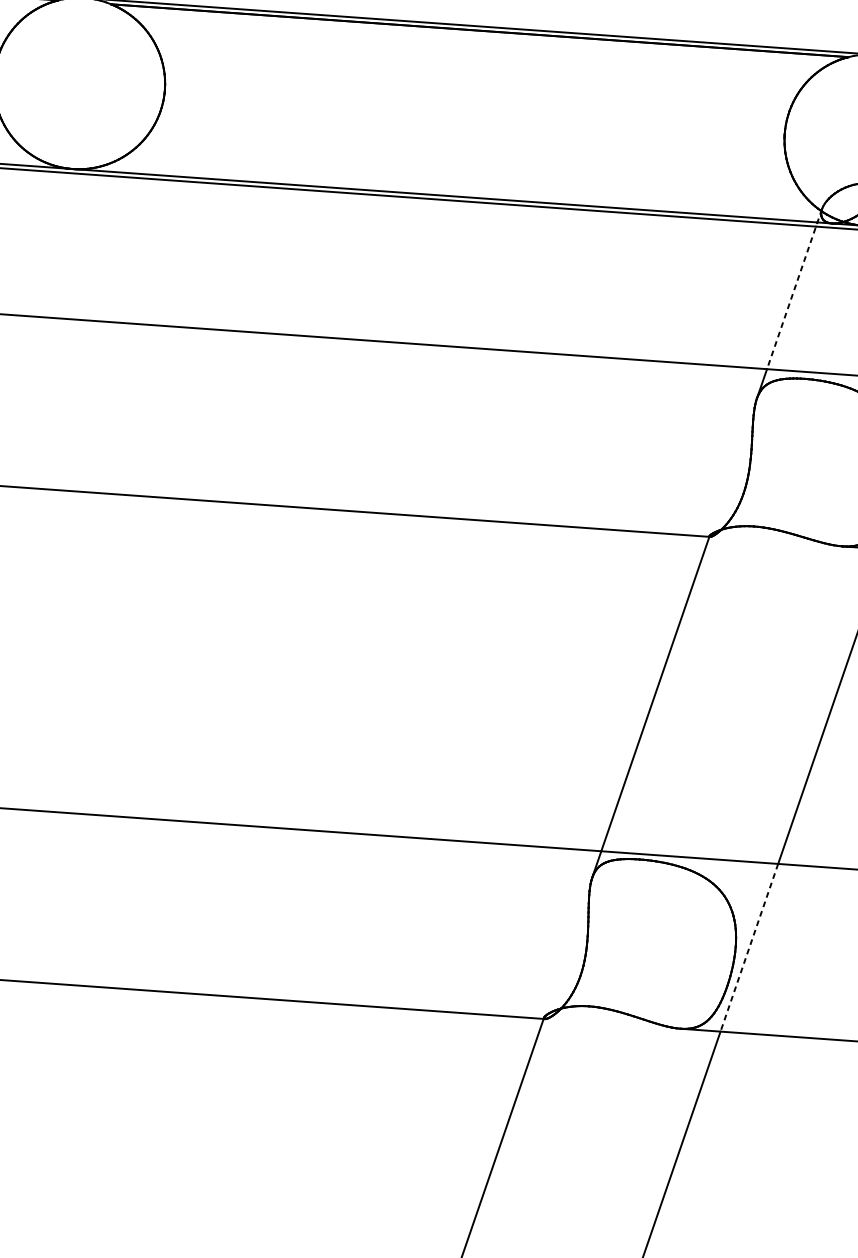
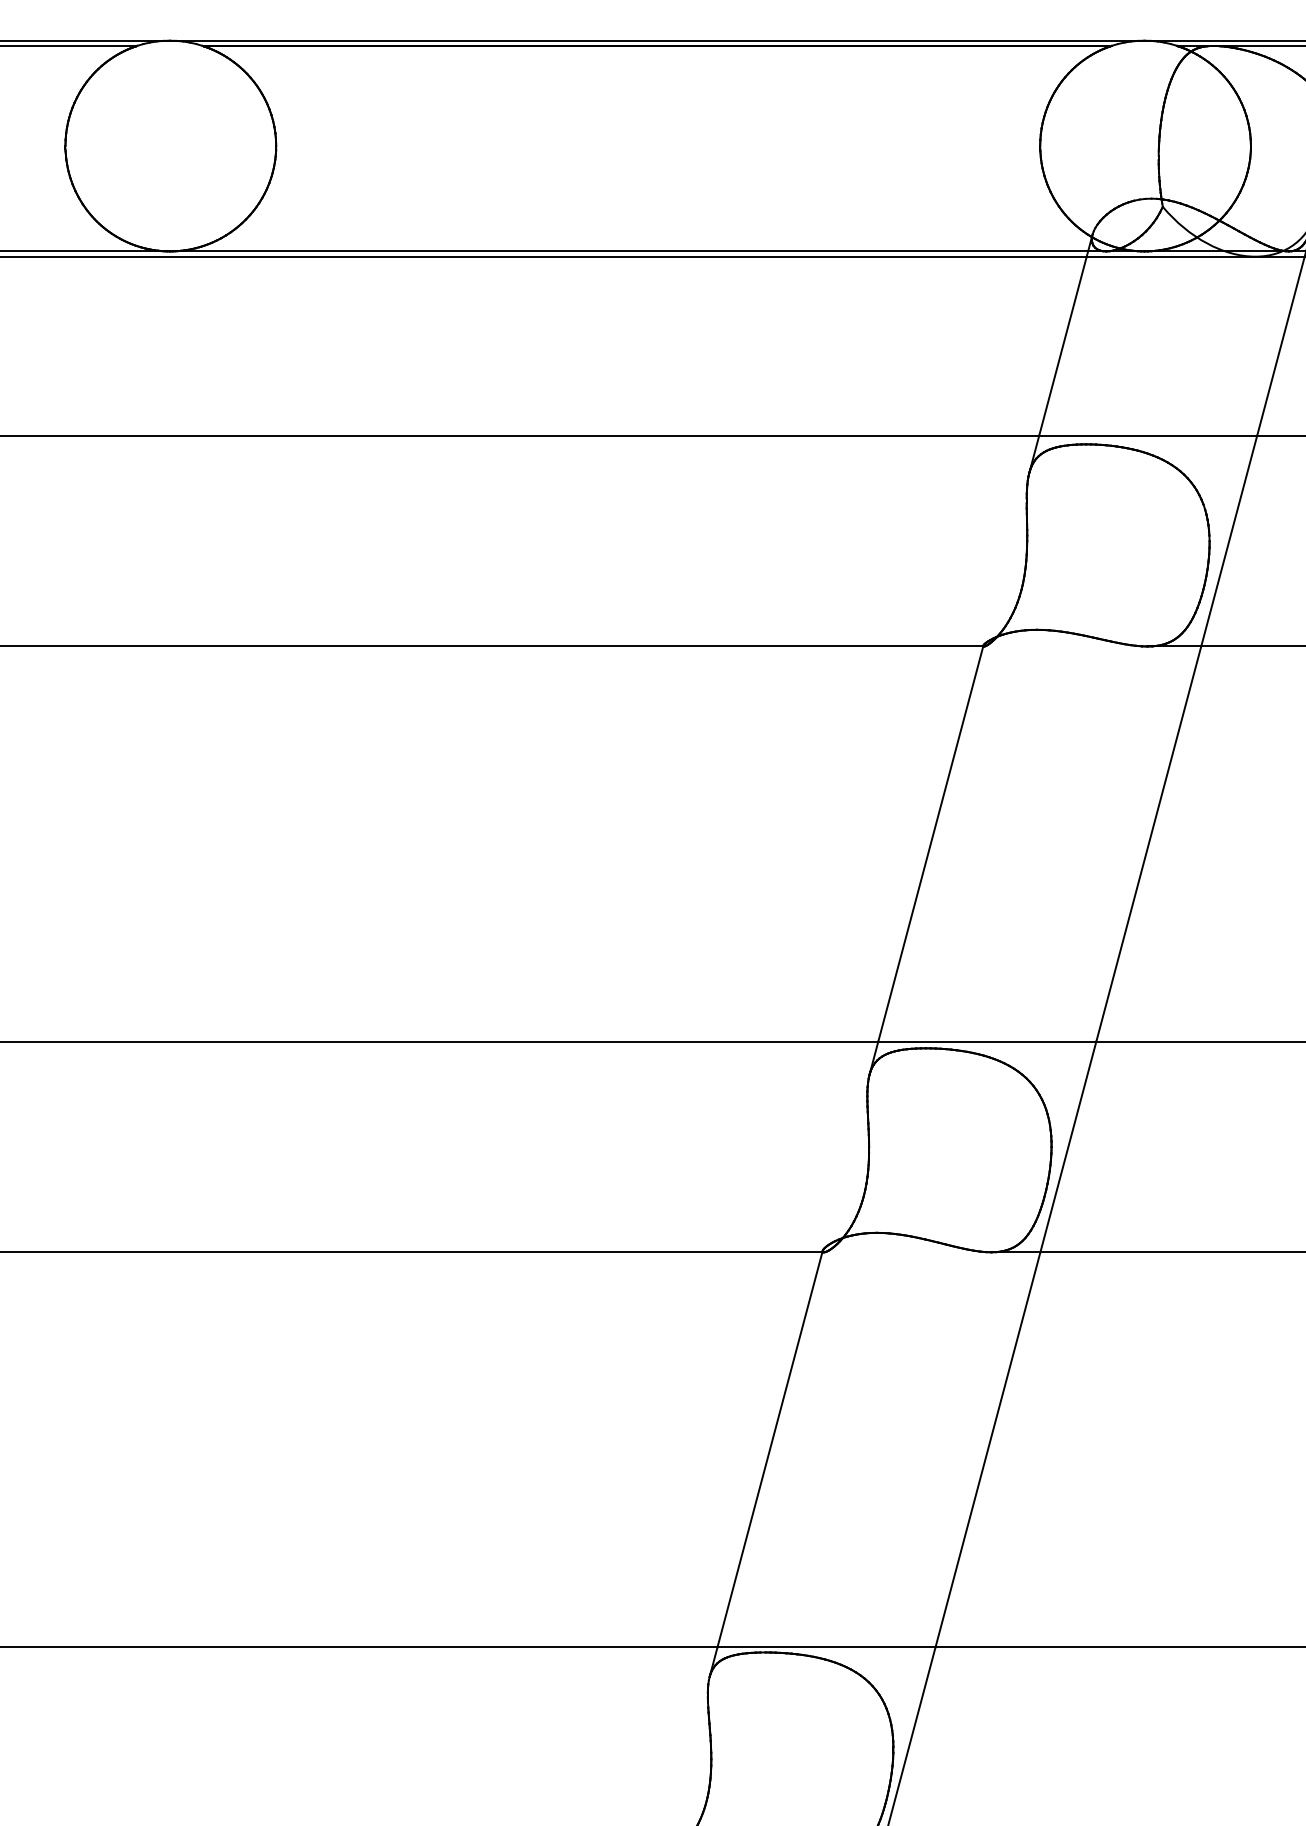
line: (794, 289) -> (1065, 335), dashed -> solid
line: (749, 948) -> (1068, 1147), dashed -> solid

